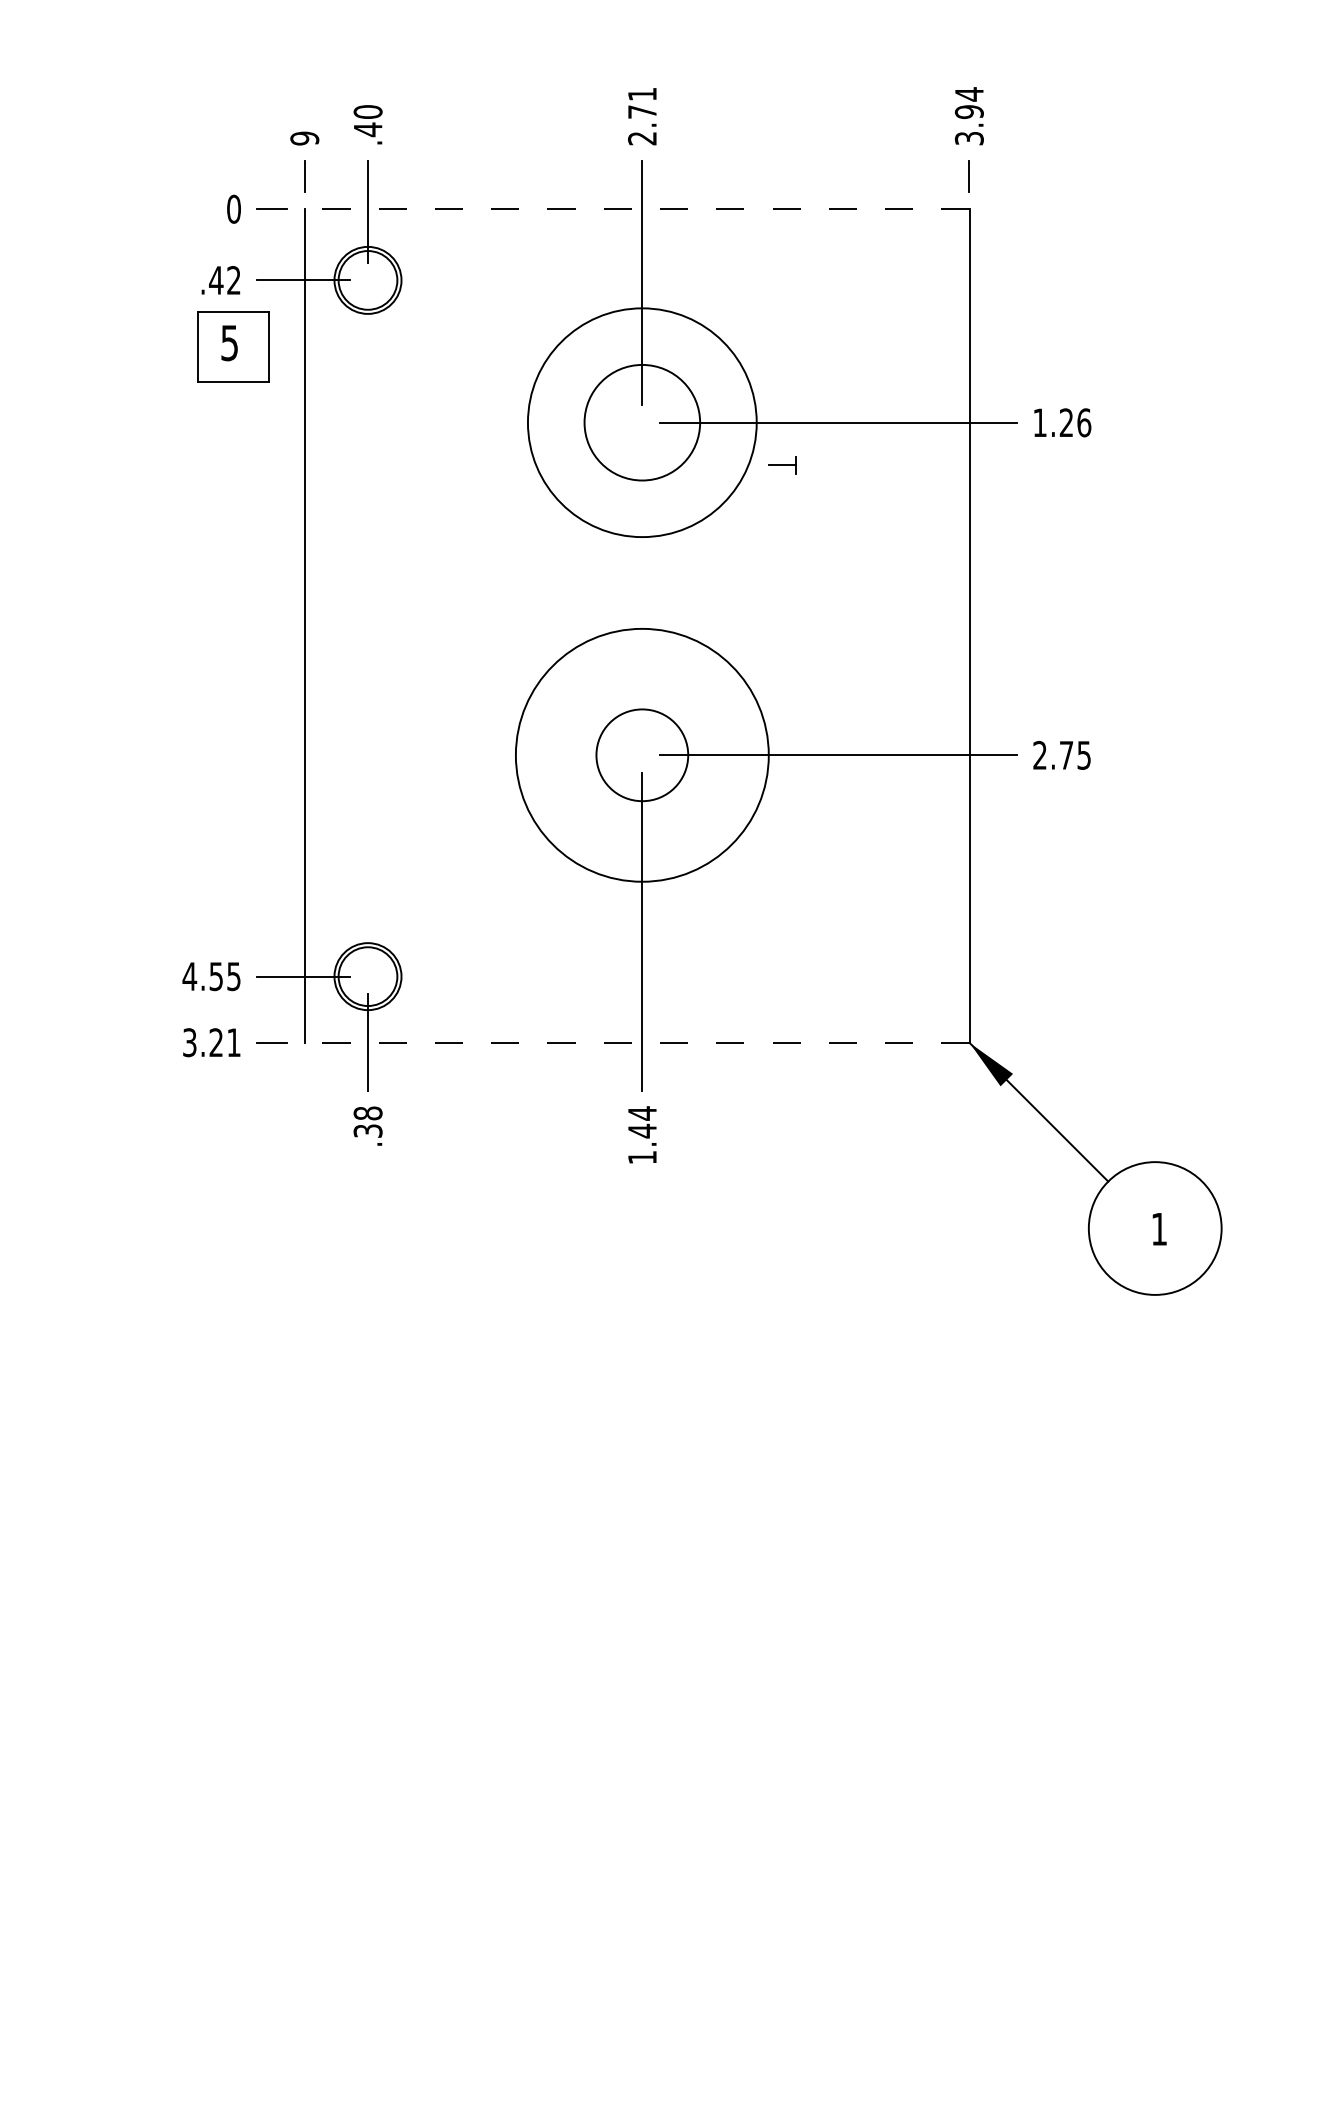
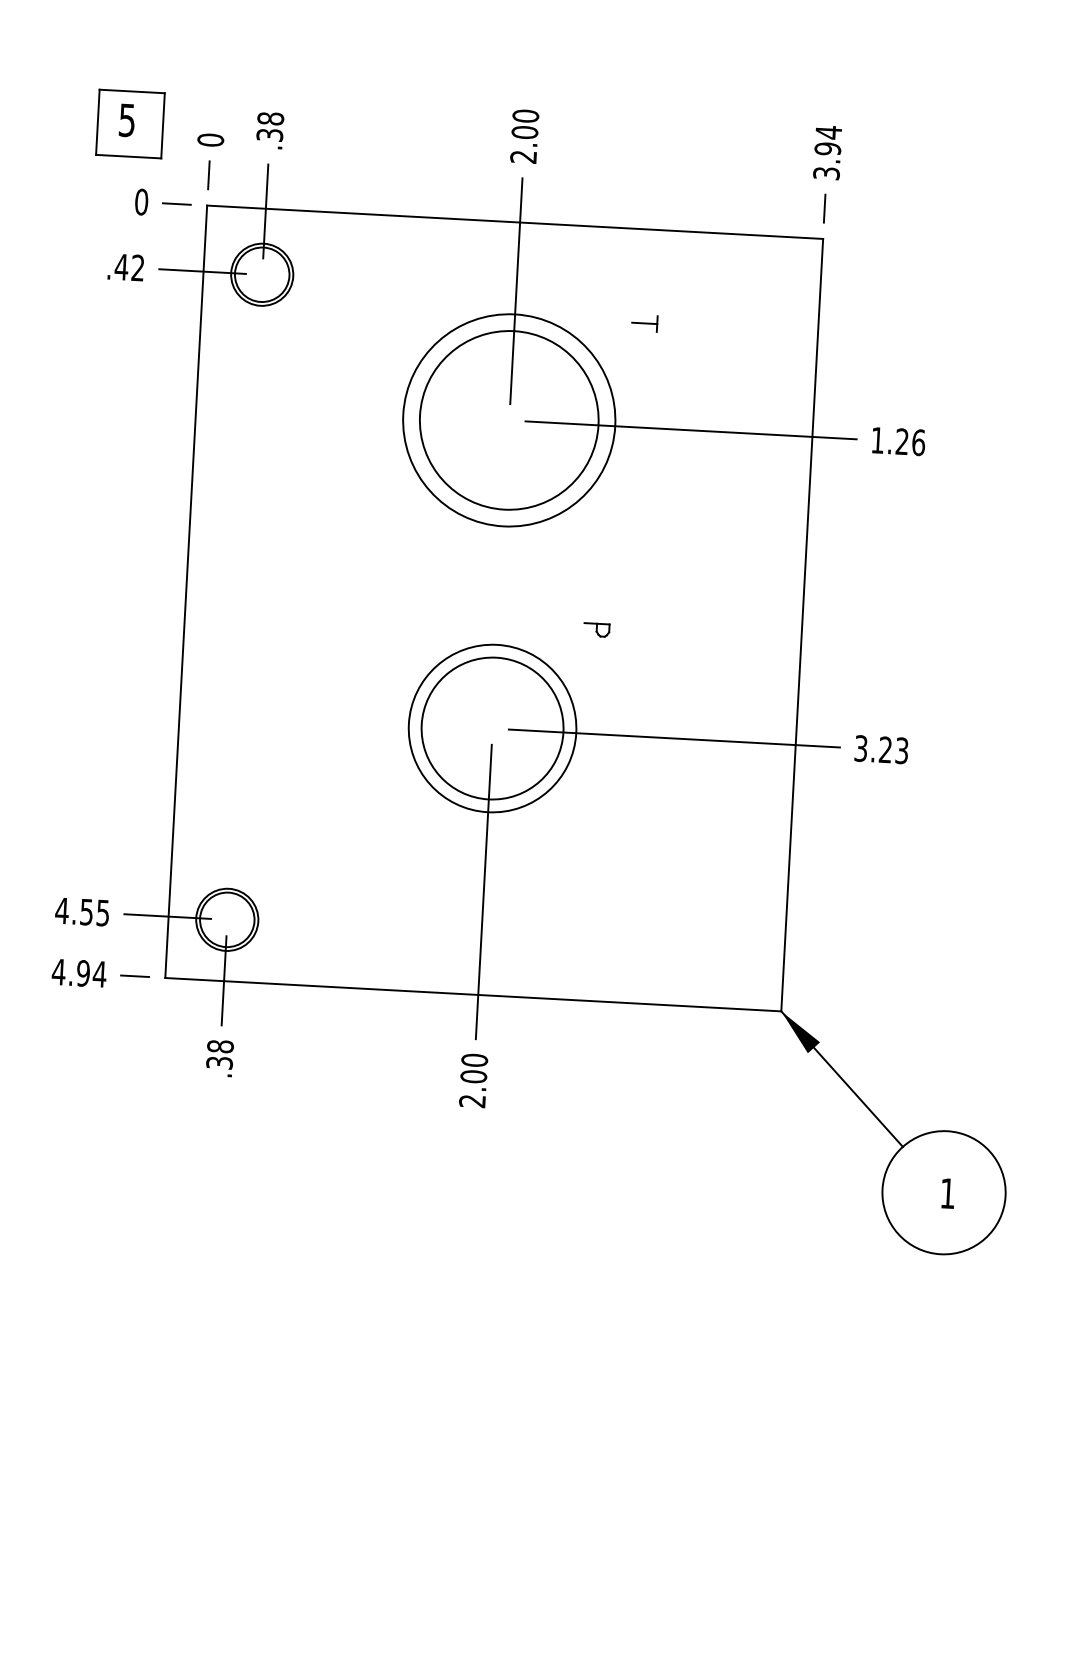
text: (642, 102) -> (525, 123), 2.71 -> 2.00
text: (367, 121) -> (269, 127), .40 -> .38
text: (304, 138) -> (210, 140), 9 -> 0
line: (636, 209) -> (514, 222), dashed -> solid
part: (233, 346) -> (130, 123), moved
circle: (642, 422) -> (509, 420), size x1.67
part: (782, 465) -> (644, 323), moved
part: (748, 642) -> (596, 629), added
circle: (641, 754) -> (491, 727), size x1.67
text: (1061, 754) -> (880, 748), 2.75 -> 3.23
circle: (642, 755) -> (492, 728), size x0.71
text: (211, 1042) -> (78, 973), 3.21 -> 4.94
line: (636, 1042) -> (472, 994), dashed -> solid
text: (642, 1135) -> (473, 1080), 1.44 -> 2.00

